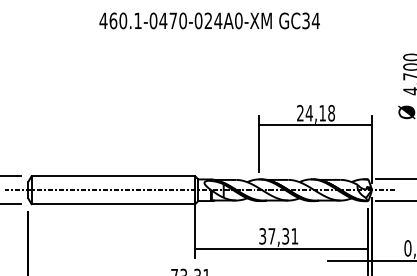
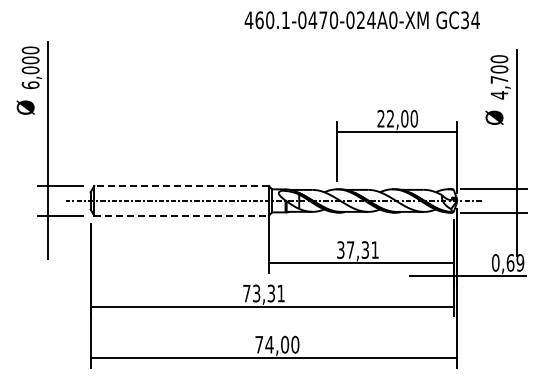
text: (208, 21) -> (361, 20), moved
text: (319, 113) -> (401, 118), 24,18 -> 22,00
line: (113, 176) -> (181, 186), solid -> dashed
line: (114, 203) -> (182, 215), solid -> dashed

